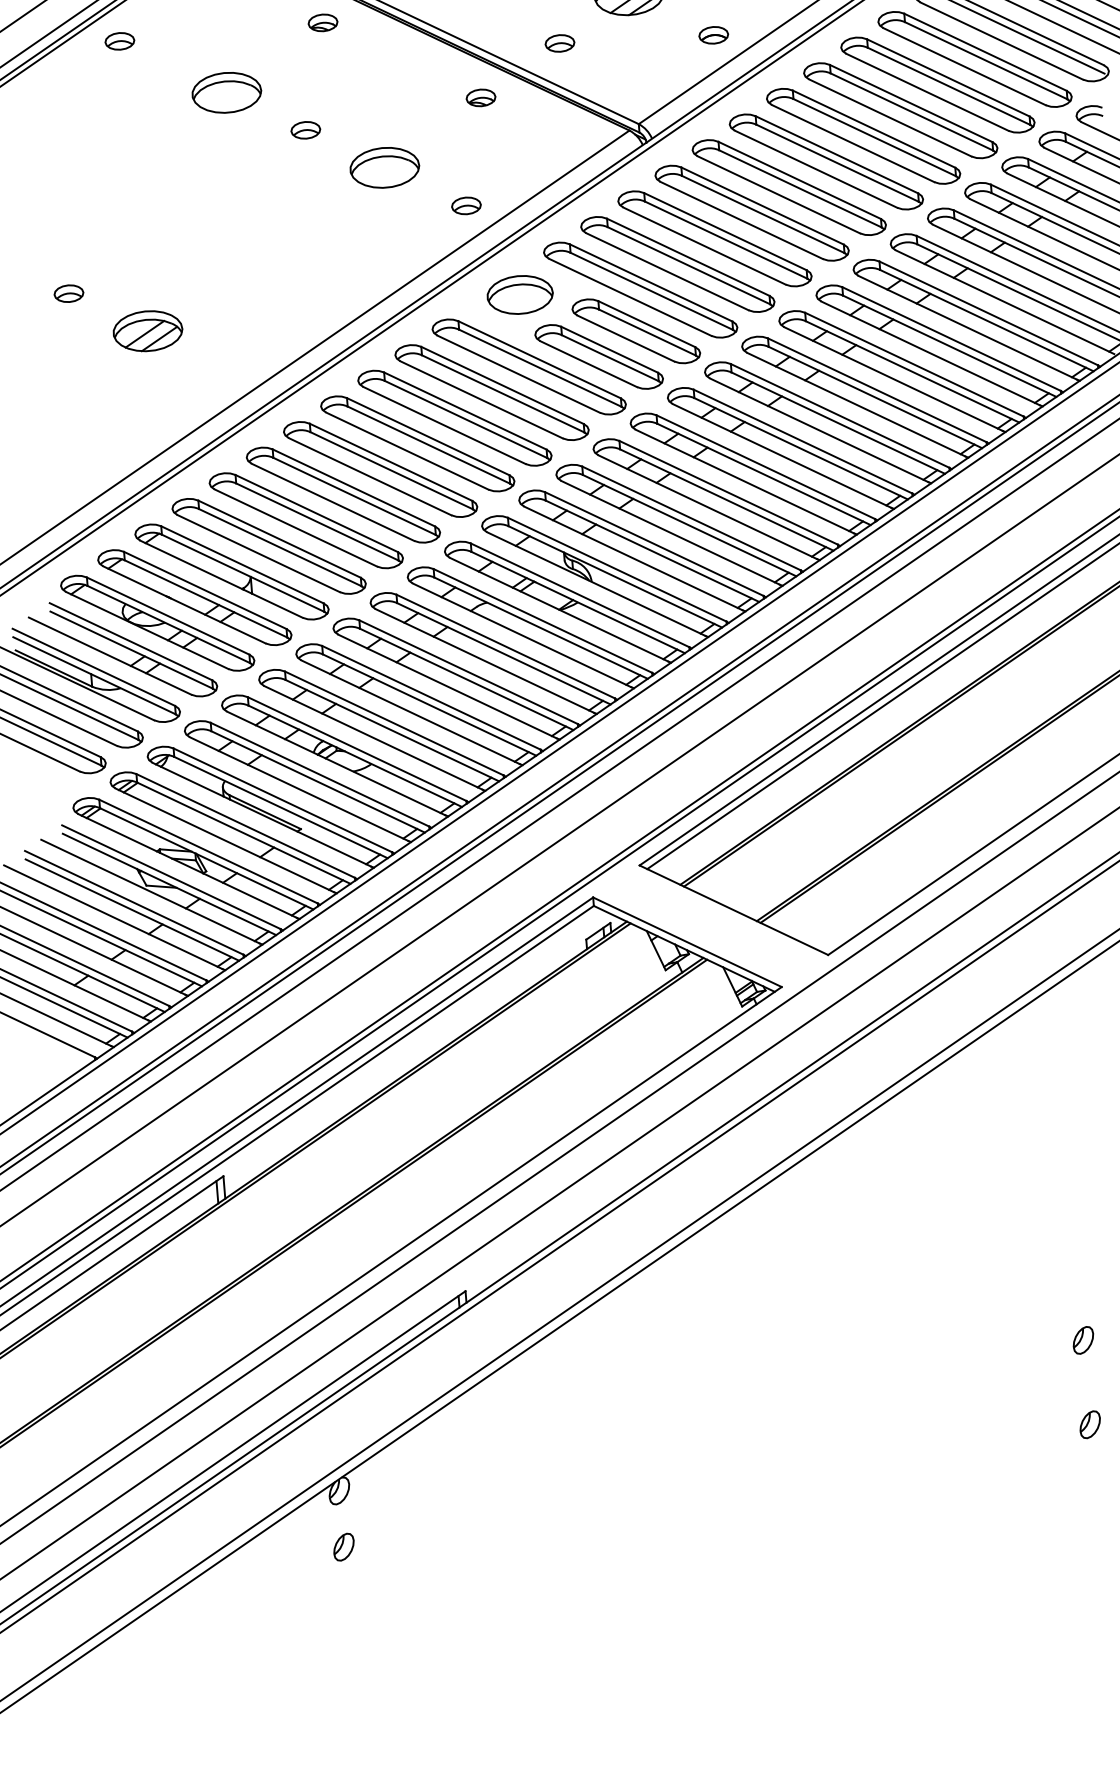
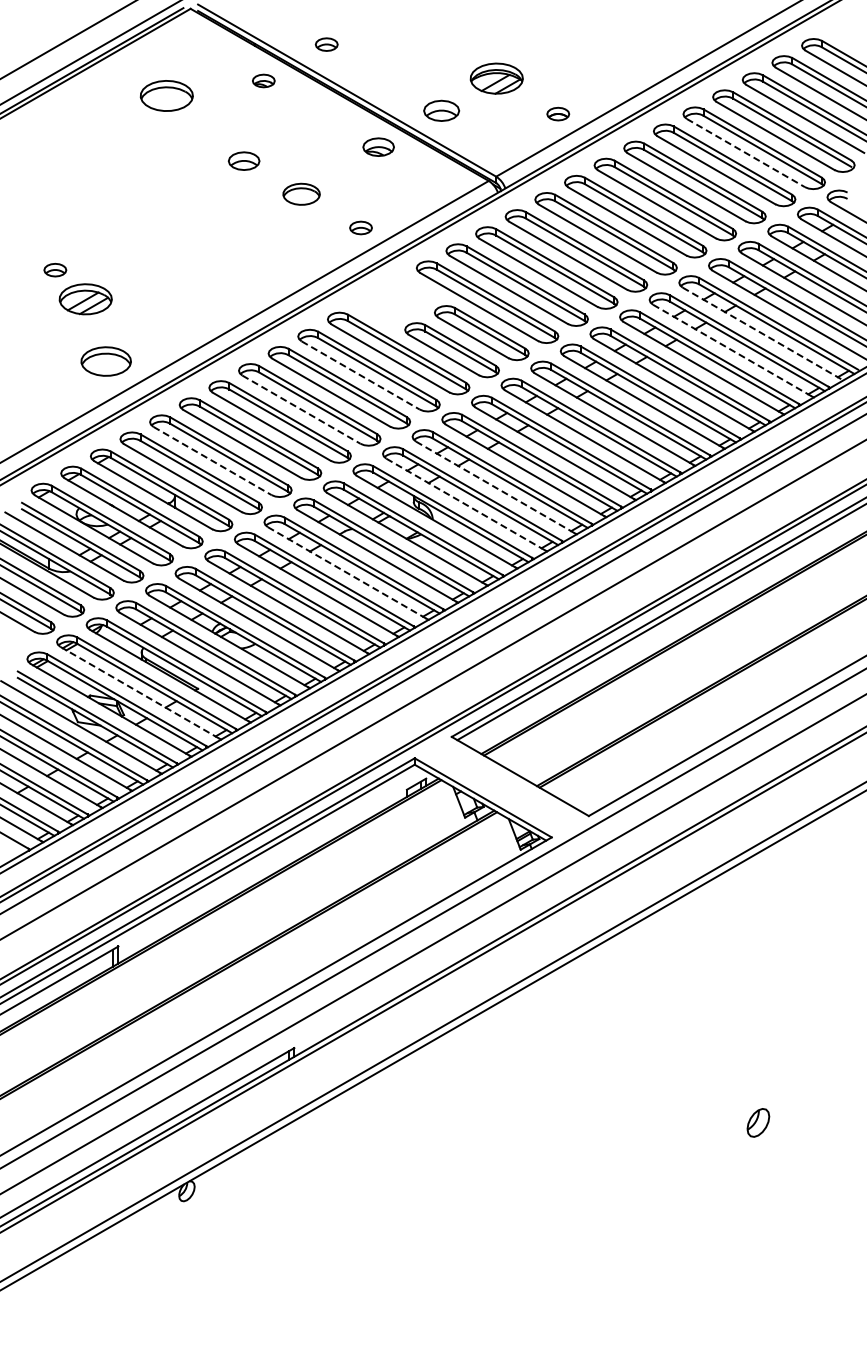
part: (119, 41) -> (108, 82), removed
part: (559, 42) -> (441, 110), size x1.6
line: (965, 67) -> (746, 153), solid -> dashed
part: (226, 92) -> (166, 95), moved
part: (480, 98) -> (378, 147), size x1.4
part: (306, 129) -> (244, 160), size x1.4
part: (384, 168) -> (301, 194), size x0.7
part: (519, 294) -> (105, 361), moved
line: (1005, 302) -> (762, 333), solid -> dashed
line: (967, 327) -> (732, 350), solid -> dashed
part: (147, 331) -> (85, 299), moved
line: (482, 399) -> (361, 375), solid -> dashed
line: (407, 450) -> (301, 409), solid -> dashed
line: (295, 528) -> (212, 461), solid -> dashed
line: (670, 532) -> (495, 487), solid -> dashed
line: (633, 558) -> (465, 504), solid -> dashed
line: (485, 661) -> (347, 573), solid -> dashed
line: (224, 840) -> (139, 692), solid -> dashed
part: (1082, 1340) -> (757, 1122), size x1.4
part: (1089, 1424) -> (757, 1186), removed
part: (343, 1546) -> (186, 1233), removed

